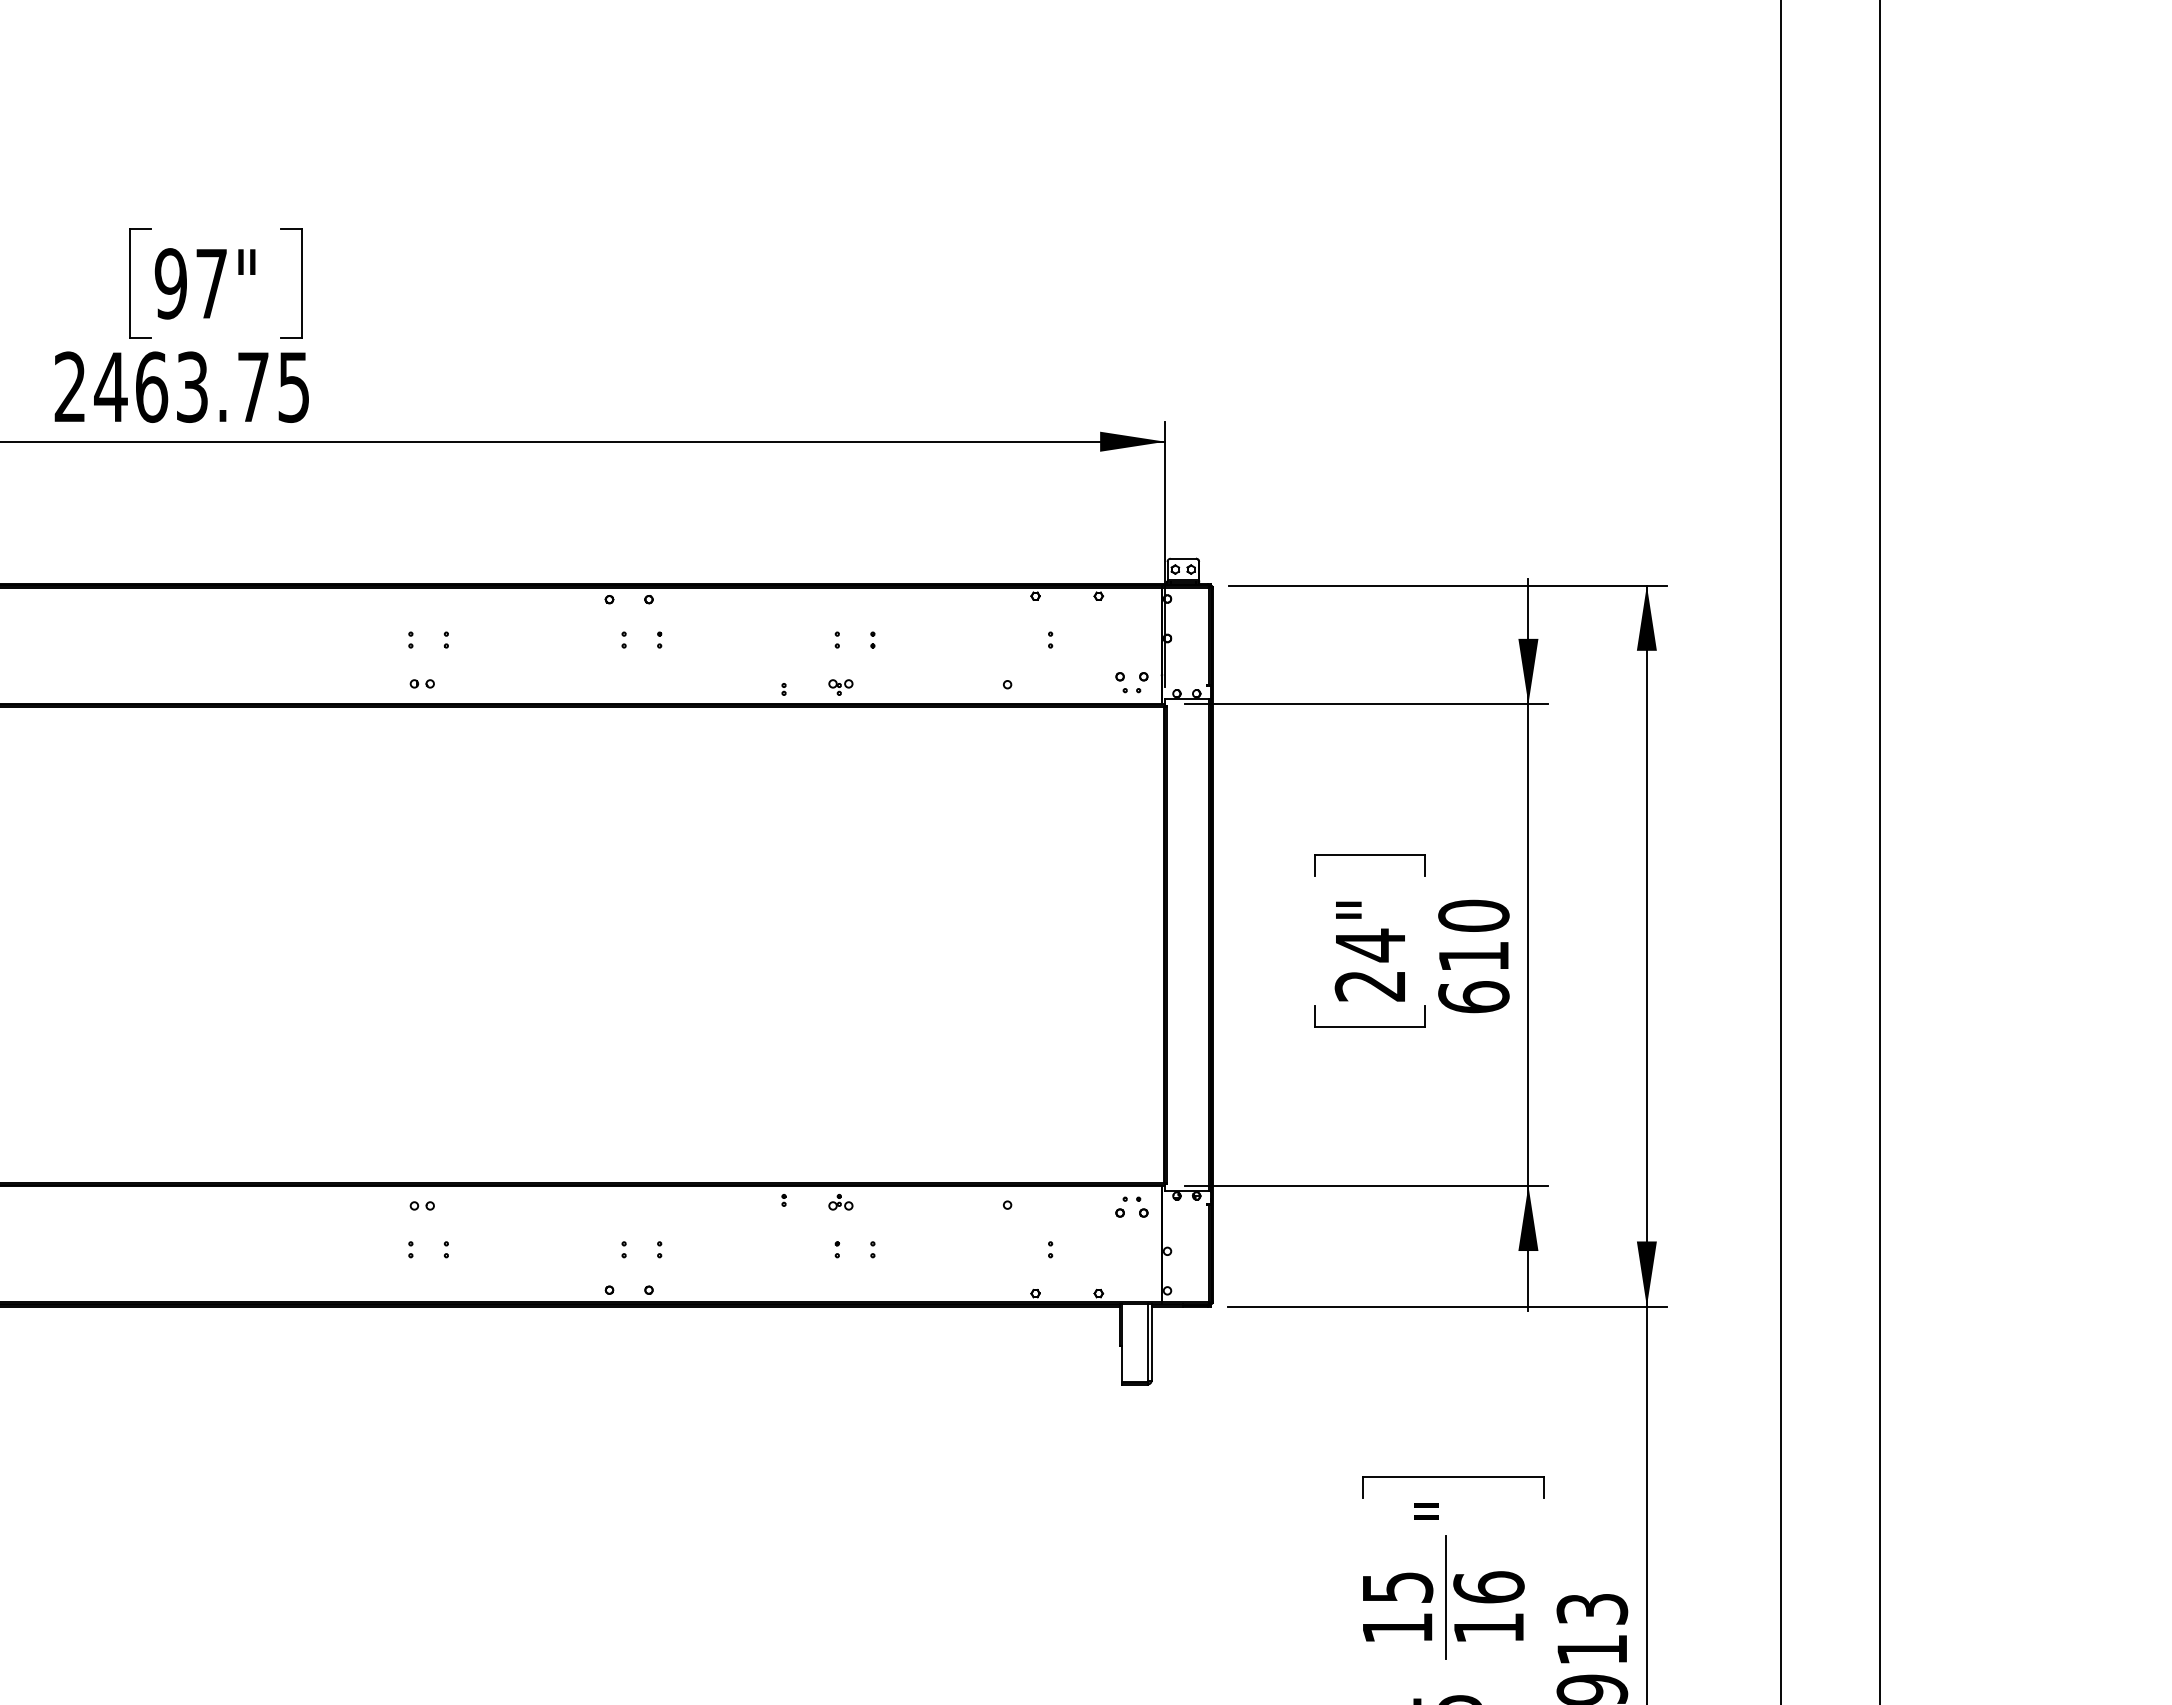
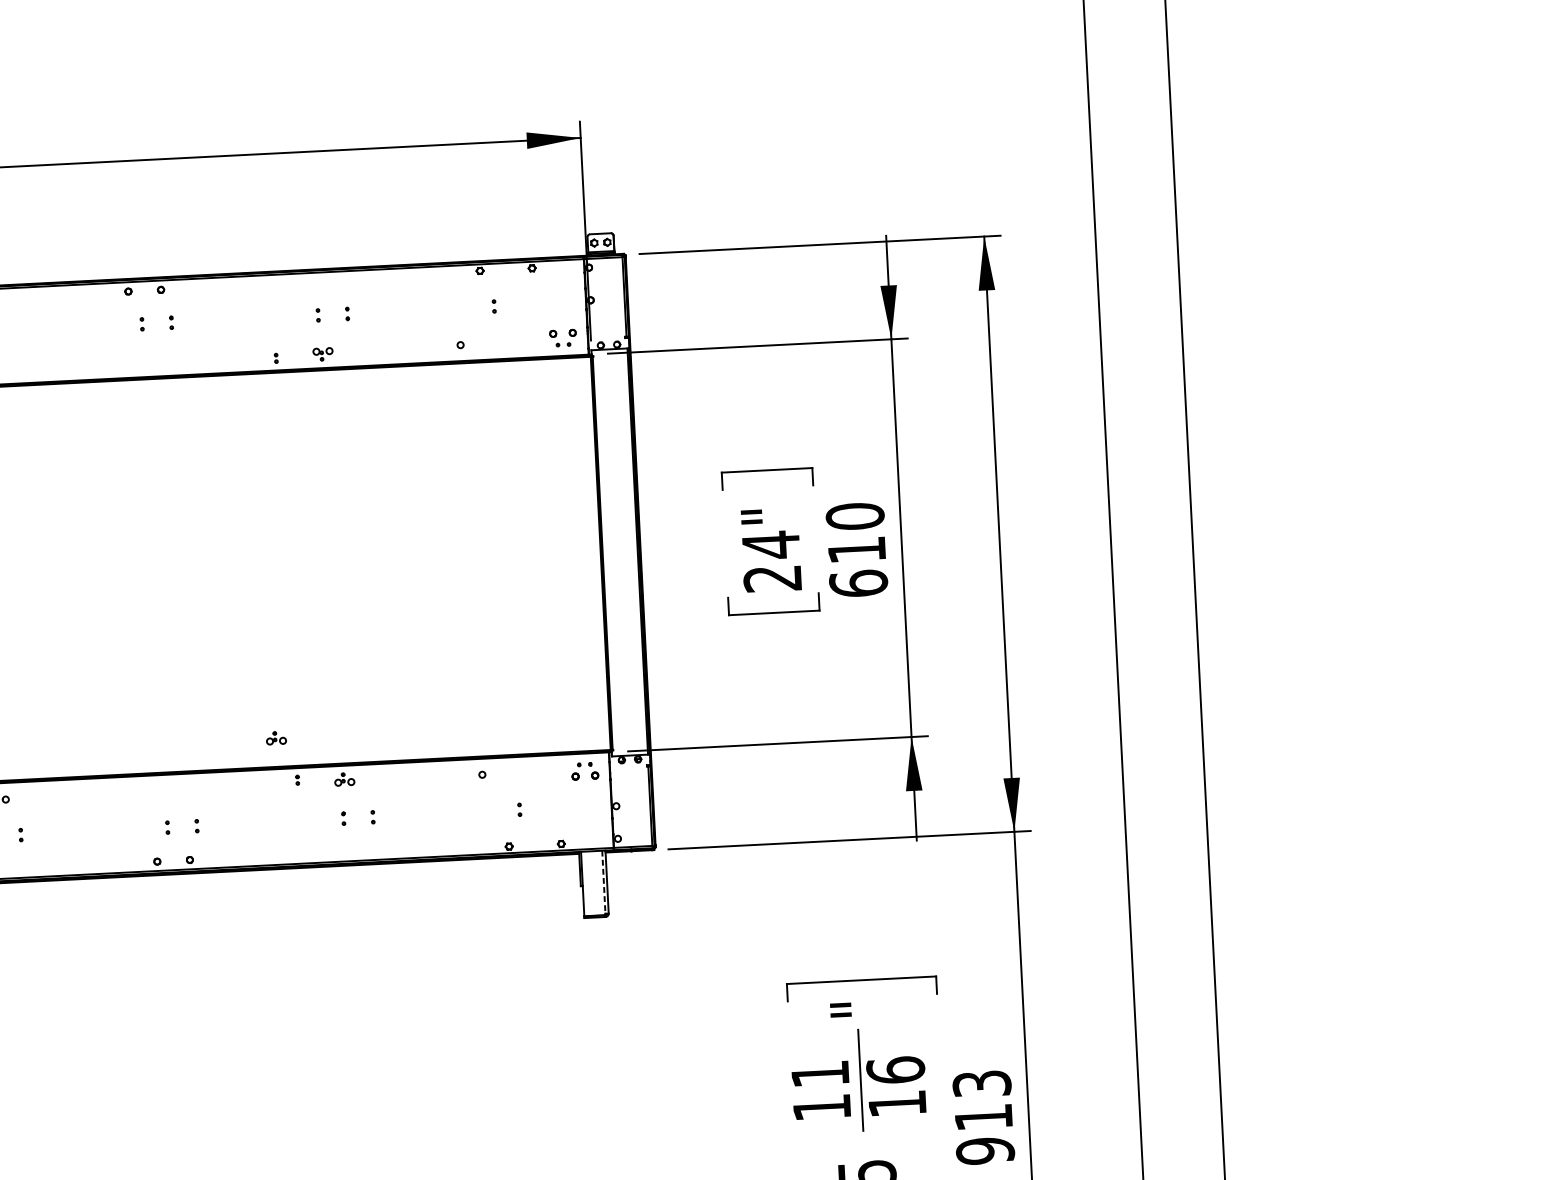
part: (760, 1148) -> (276, 738), added
line: (1147, 1342) -> (603, 882), solid -> dashed
text: (1398, 1587) -> (821, 1074), 15 -> 11

